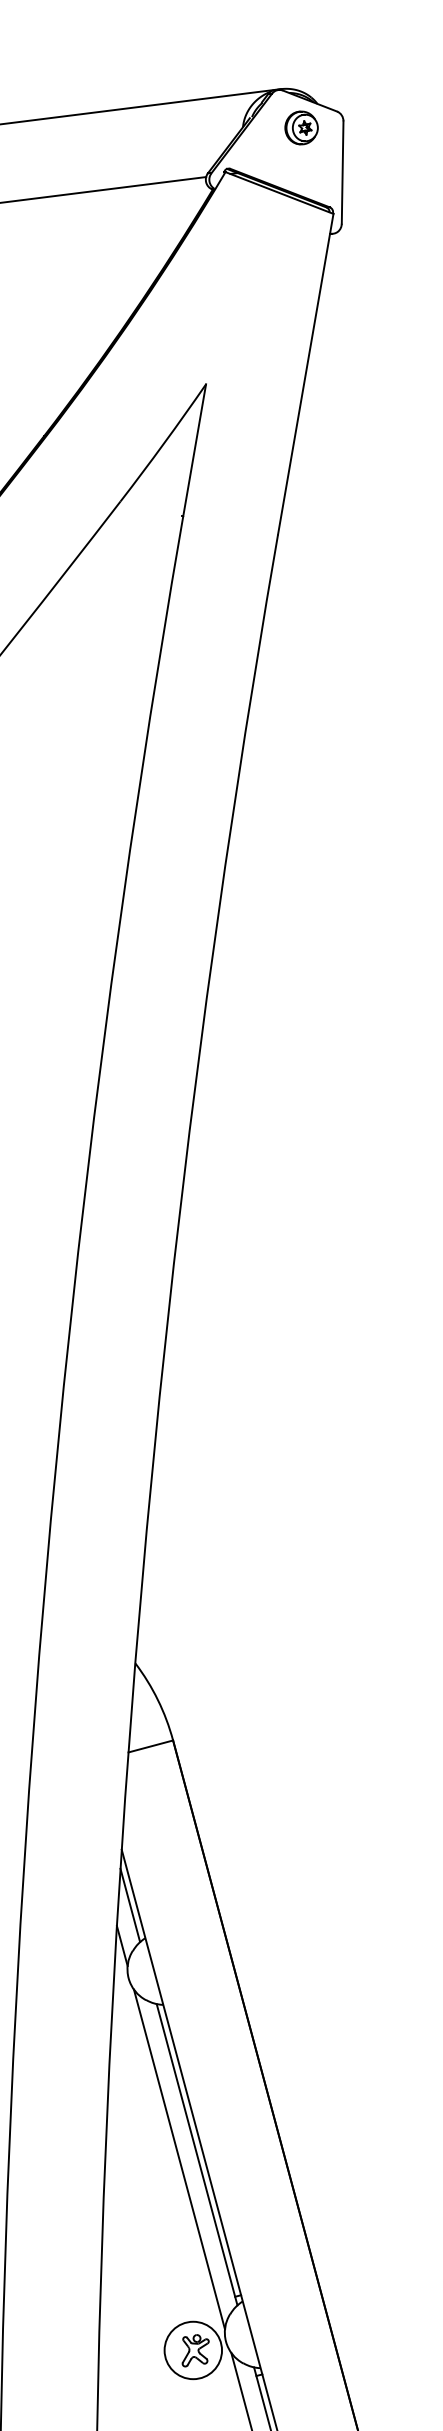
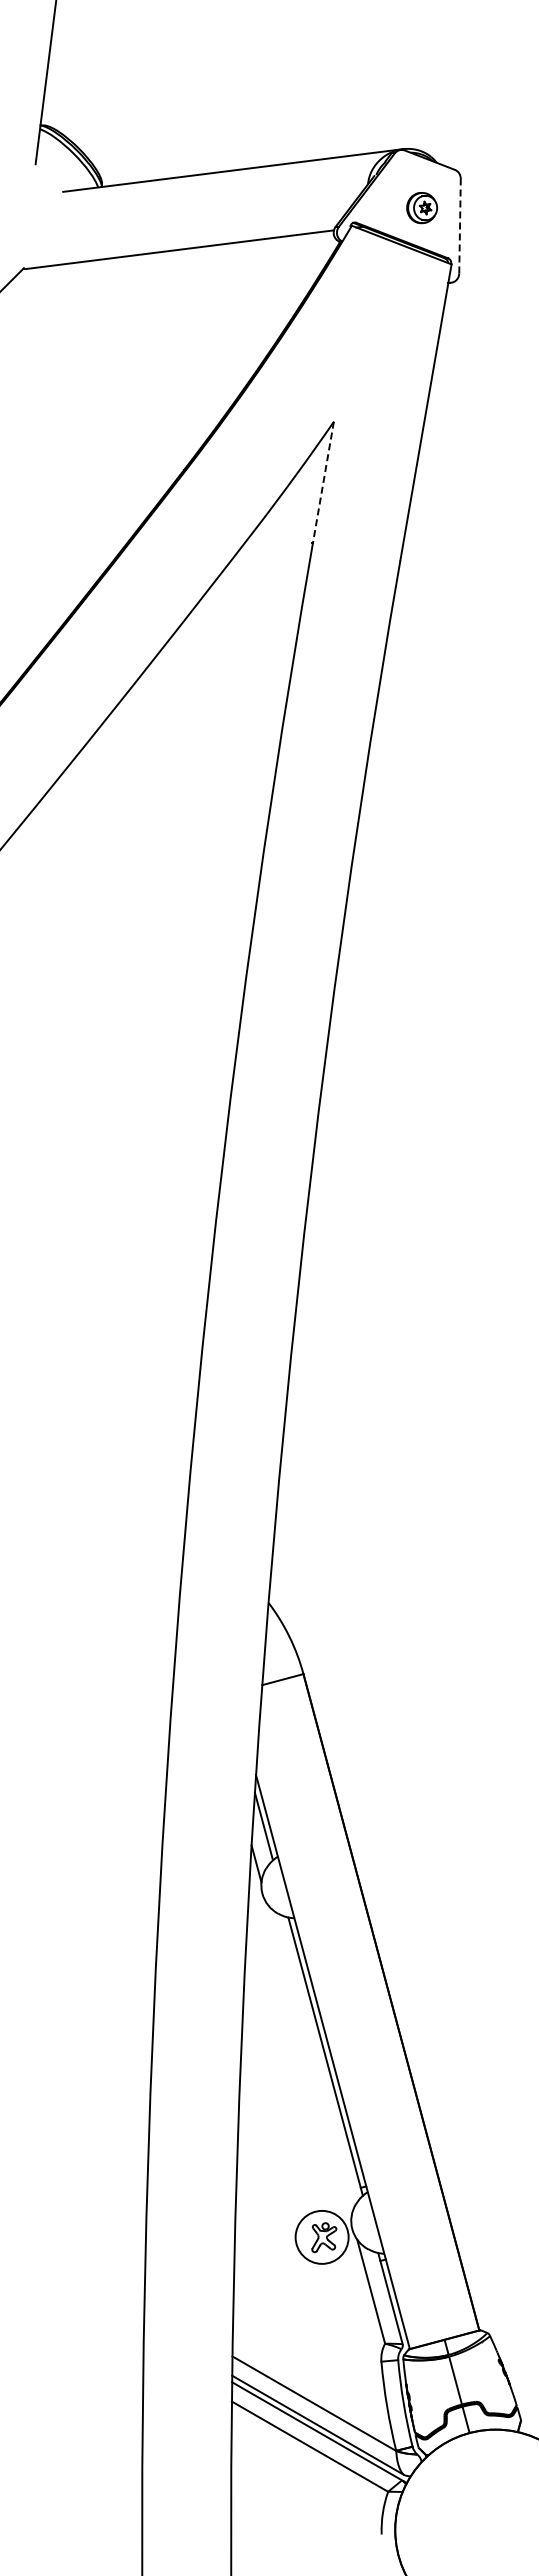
part: (302, 128) -> (422, 208), moved
line: (343, 171) -> (460, 225), solid -> dashed
line: (194, 450) -> (323, 482), solid -> dashed
line: (179, 2158) -> (309, 2060), removed

